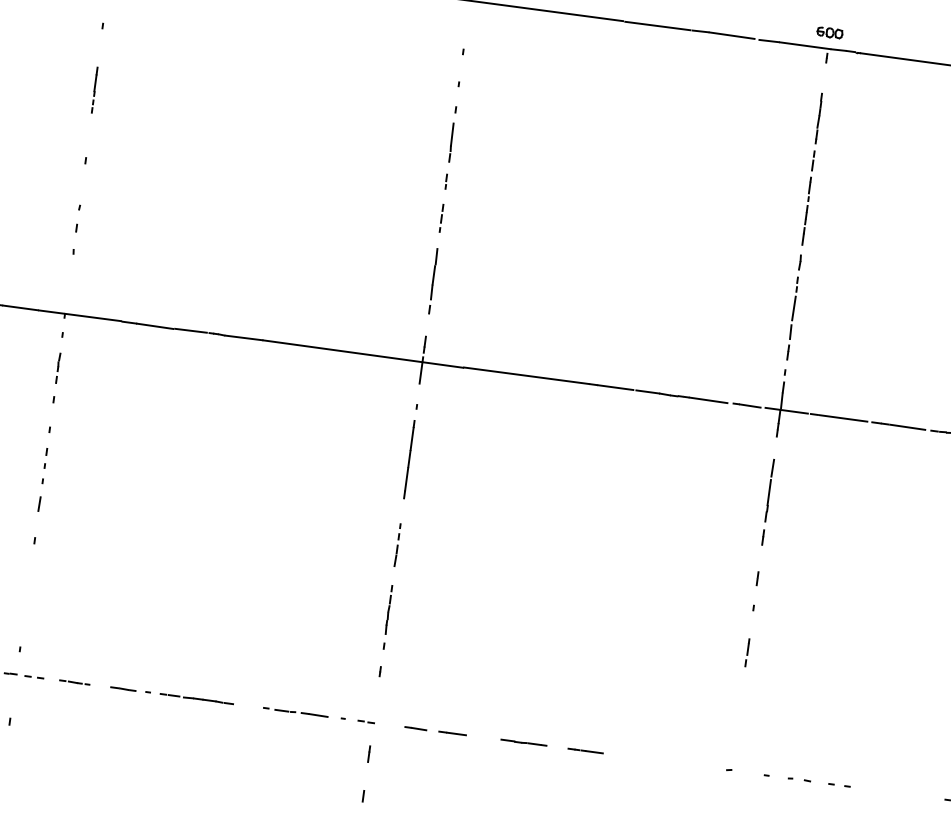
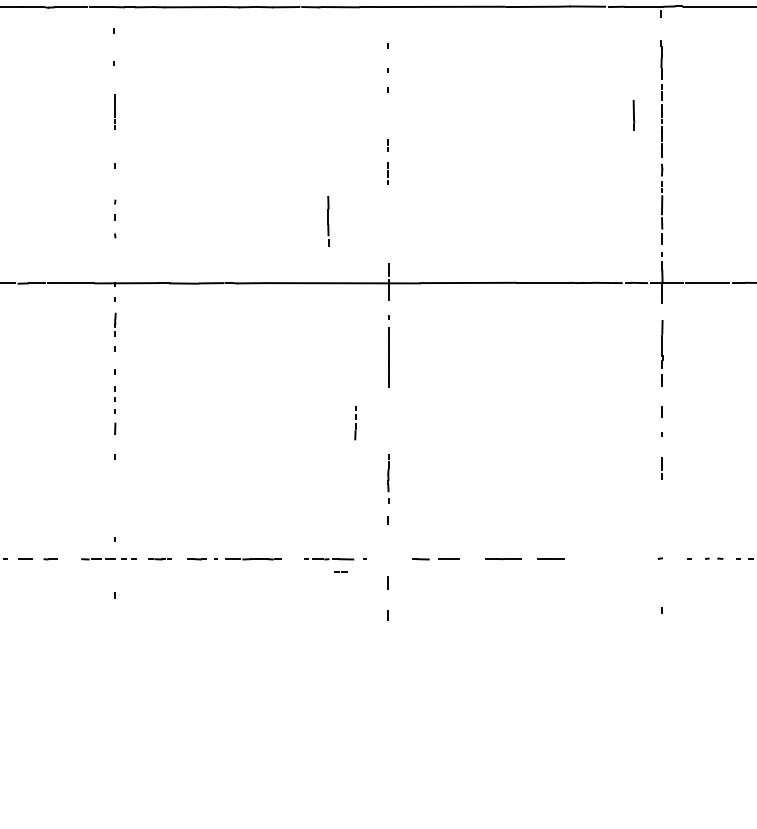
line: (450, 142) -> (633, 115), moved
line: (433, 280) -> (328, 220), moved
line: (397, 545) -> (355, 423), moved
line: (364, 720) -> (339, 571), moved

